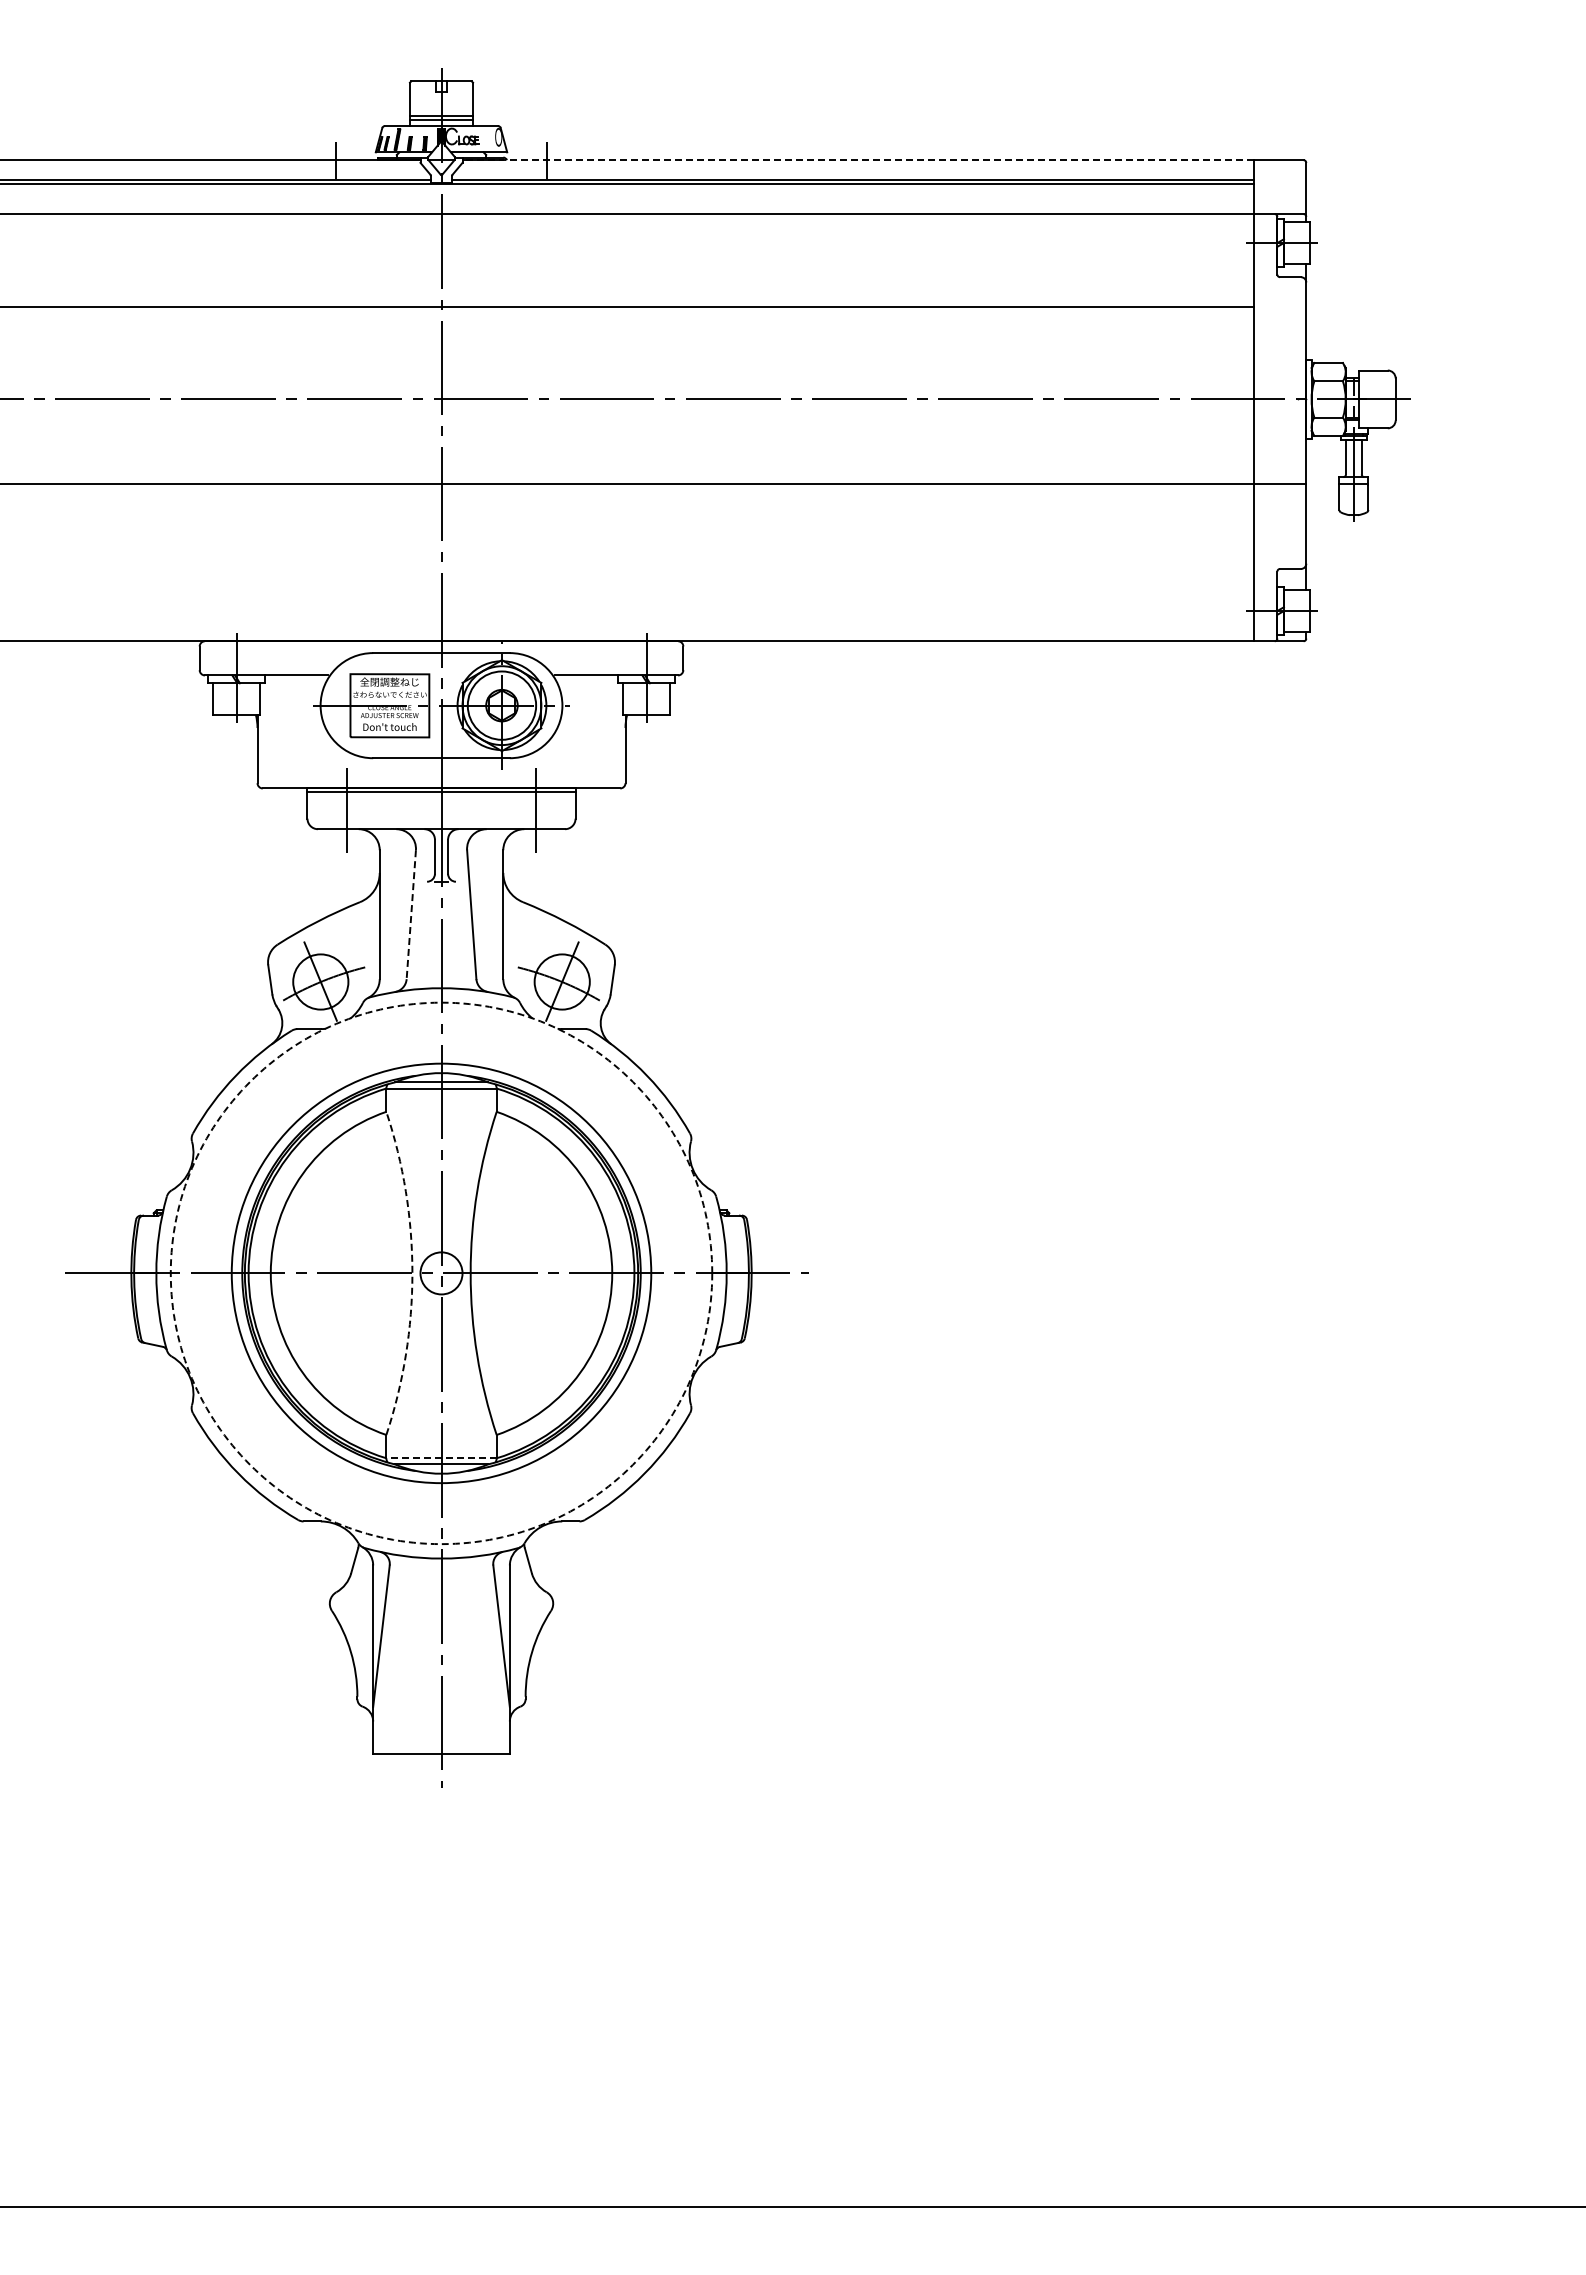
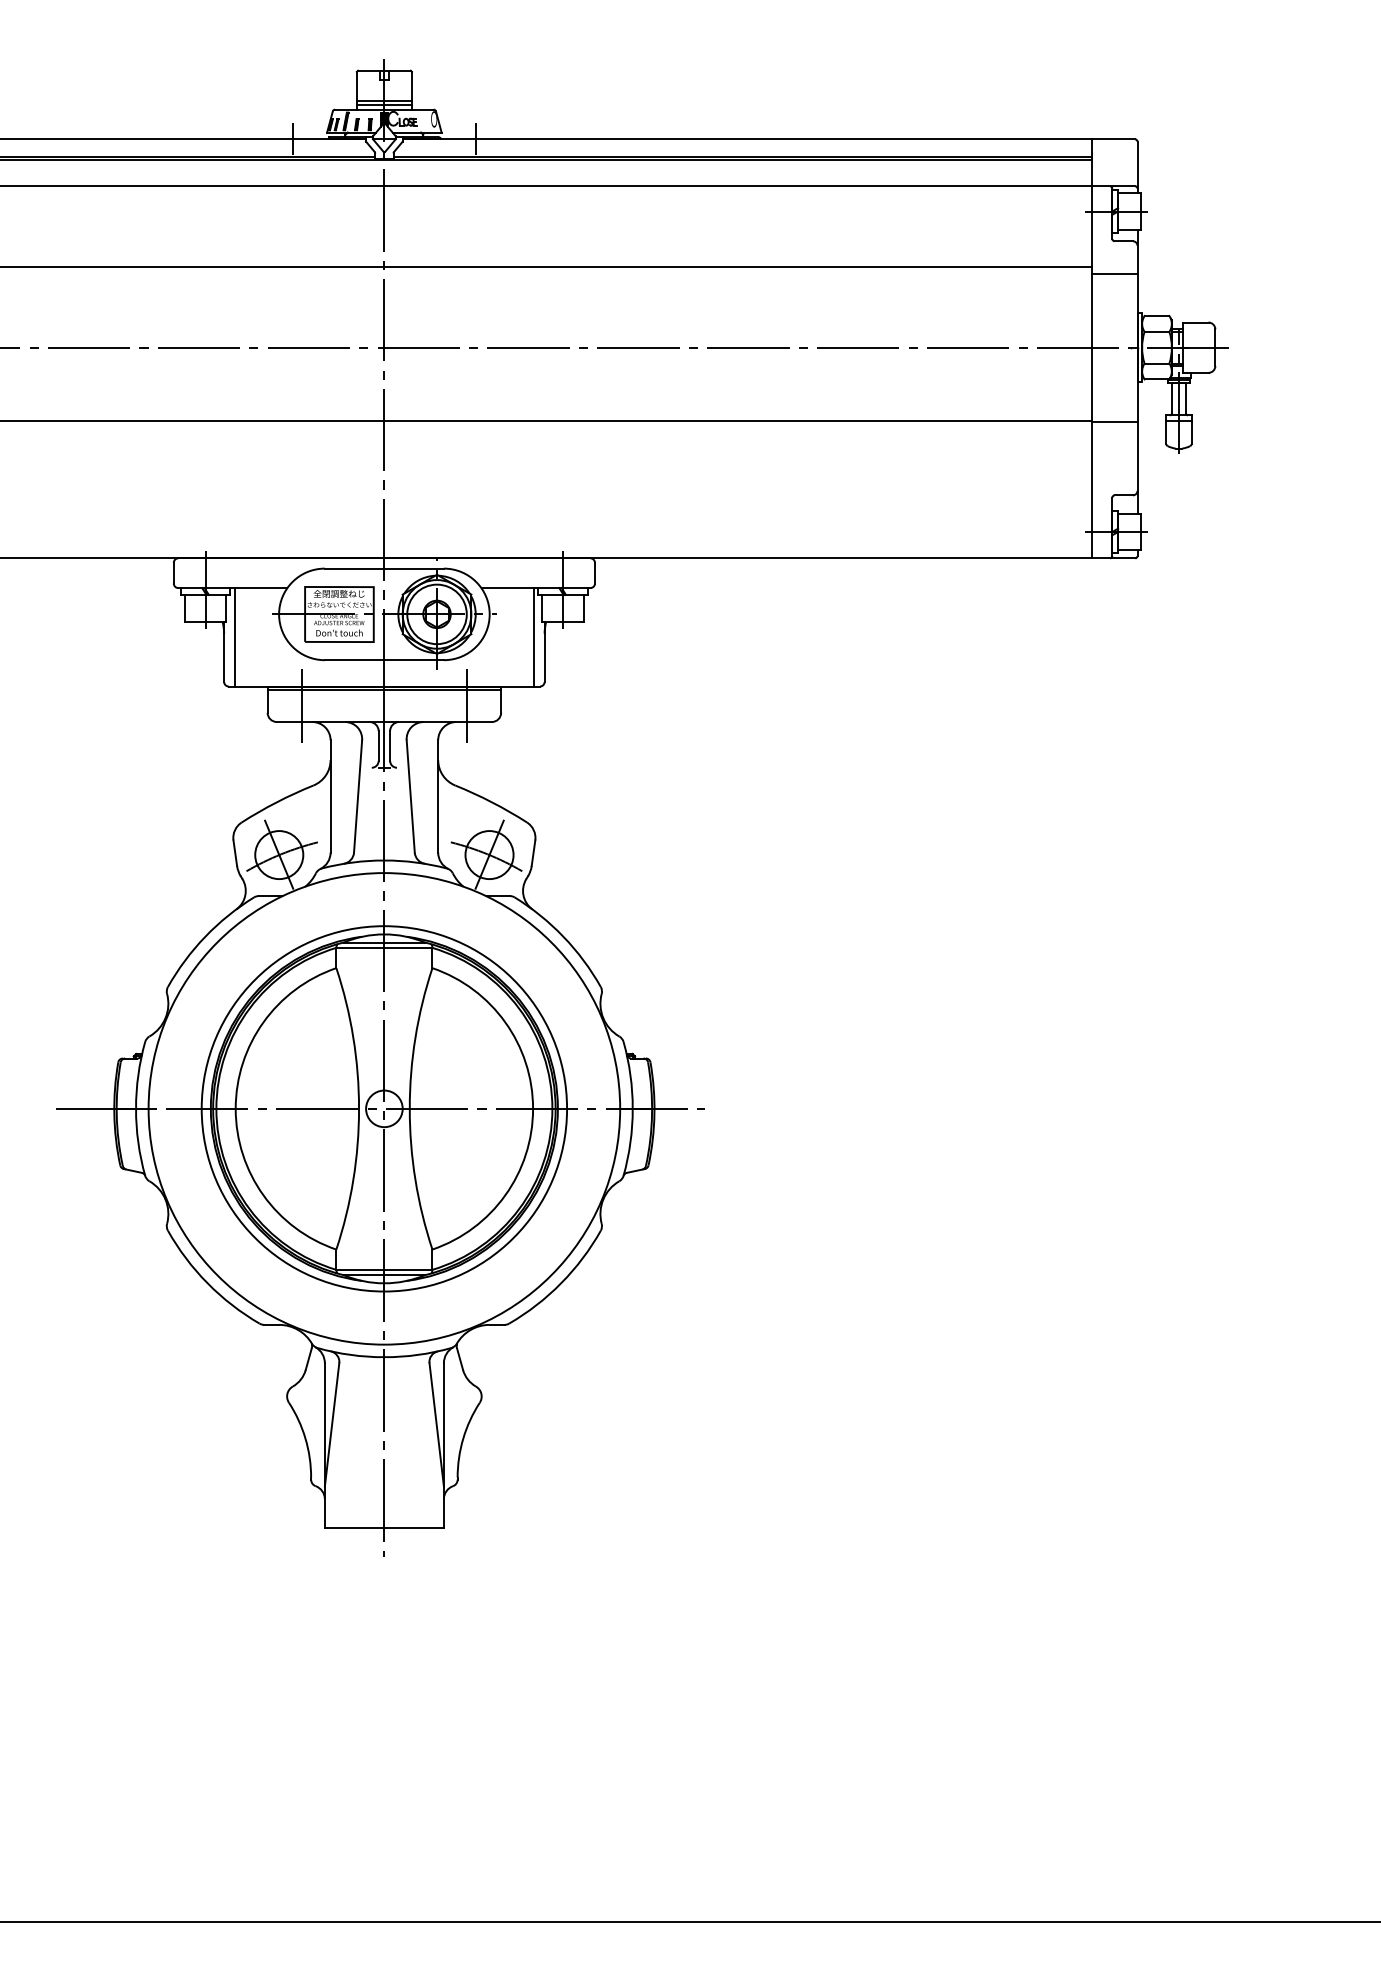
line: (858, 160) -> (747, 139), dashed -> solid
line: (1279, 314) -> (1114, 273), added
line: (270, 731) -> (235, 636), added
line: (612, 731) -> (533, 636), added
line: (411, 914) -> (358, 796), dashed -> solid
arc: (412, 1273) -> (359, 1108), dashed -> solid
circle: (441, 1273) -> (384, 1108), dashed -> solid
line: (441, 1458) -> (384, 1270), dashed -> solid

